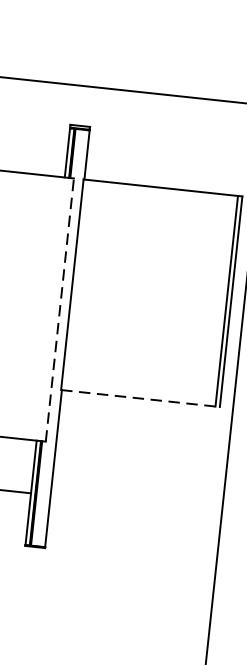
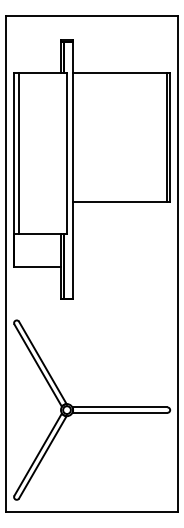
line: (59, 309) -> (66, 153), dashed -> solid
line: (140, 399) -> (121, 202), dashed -> solid

